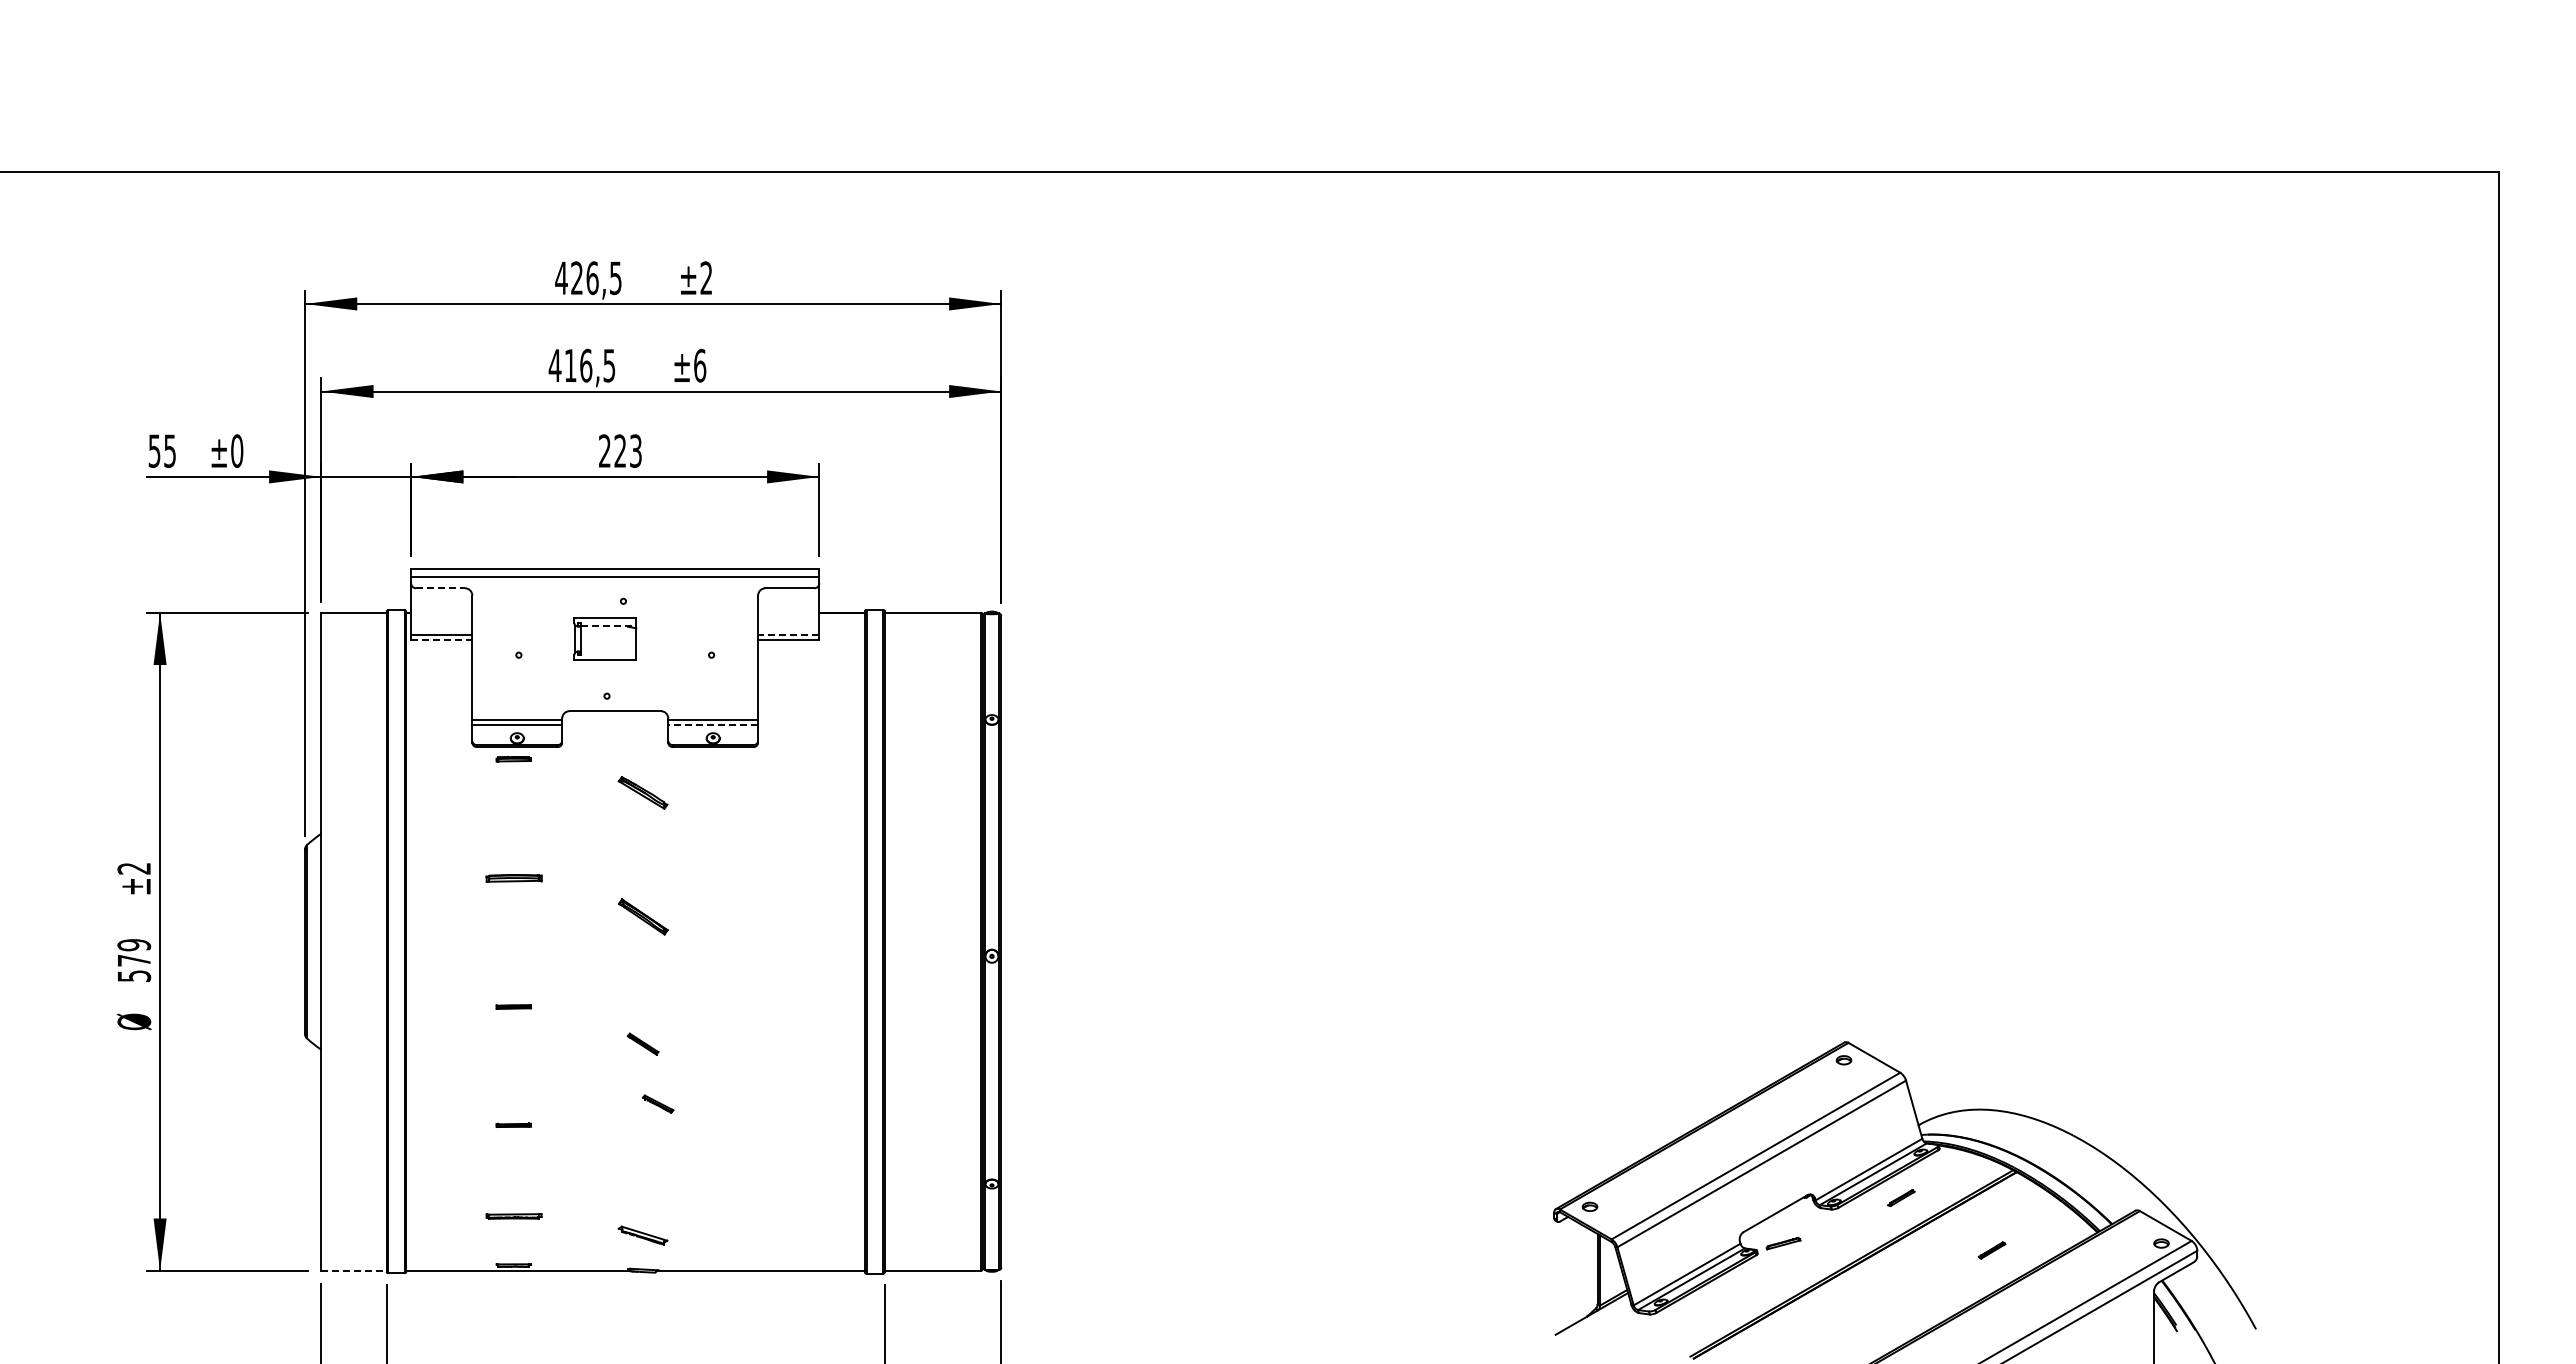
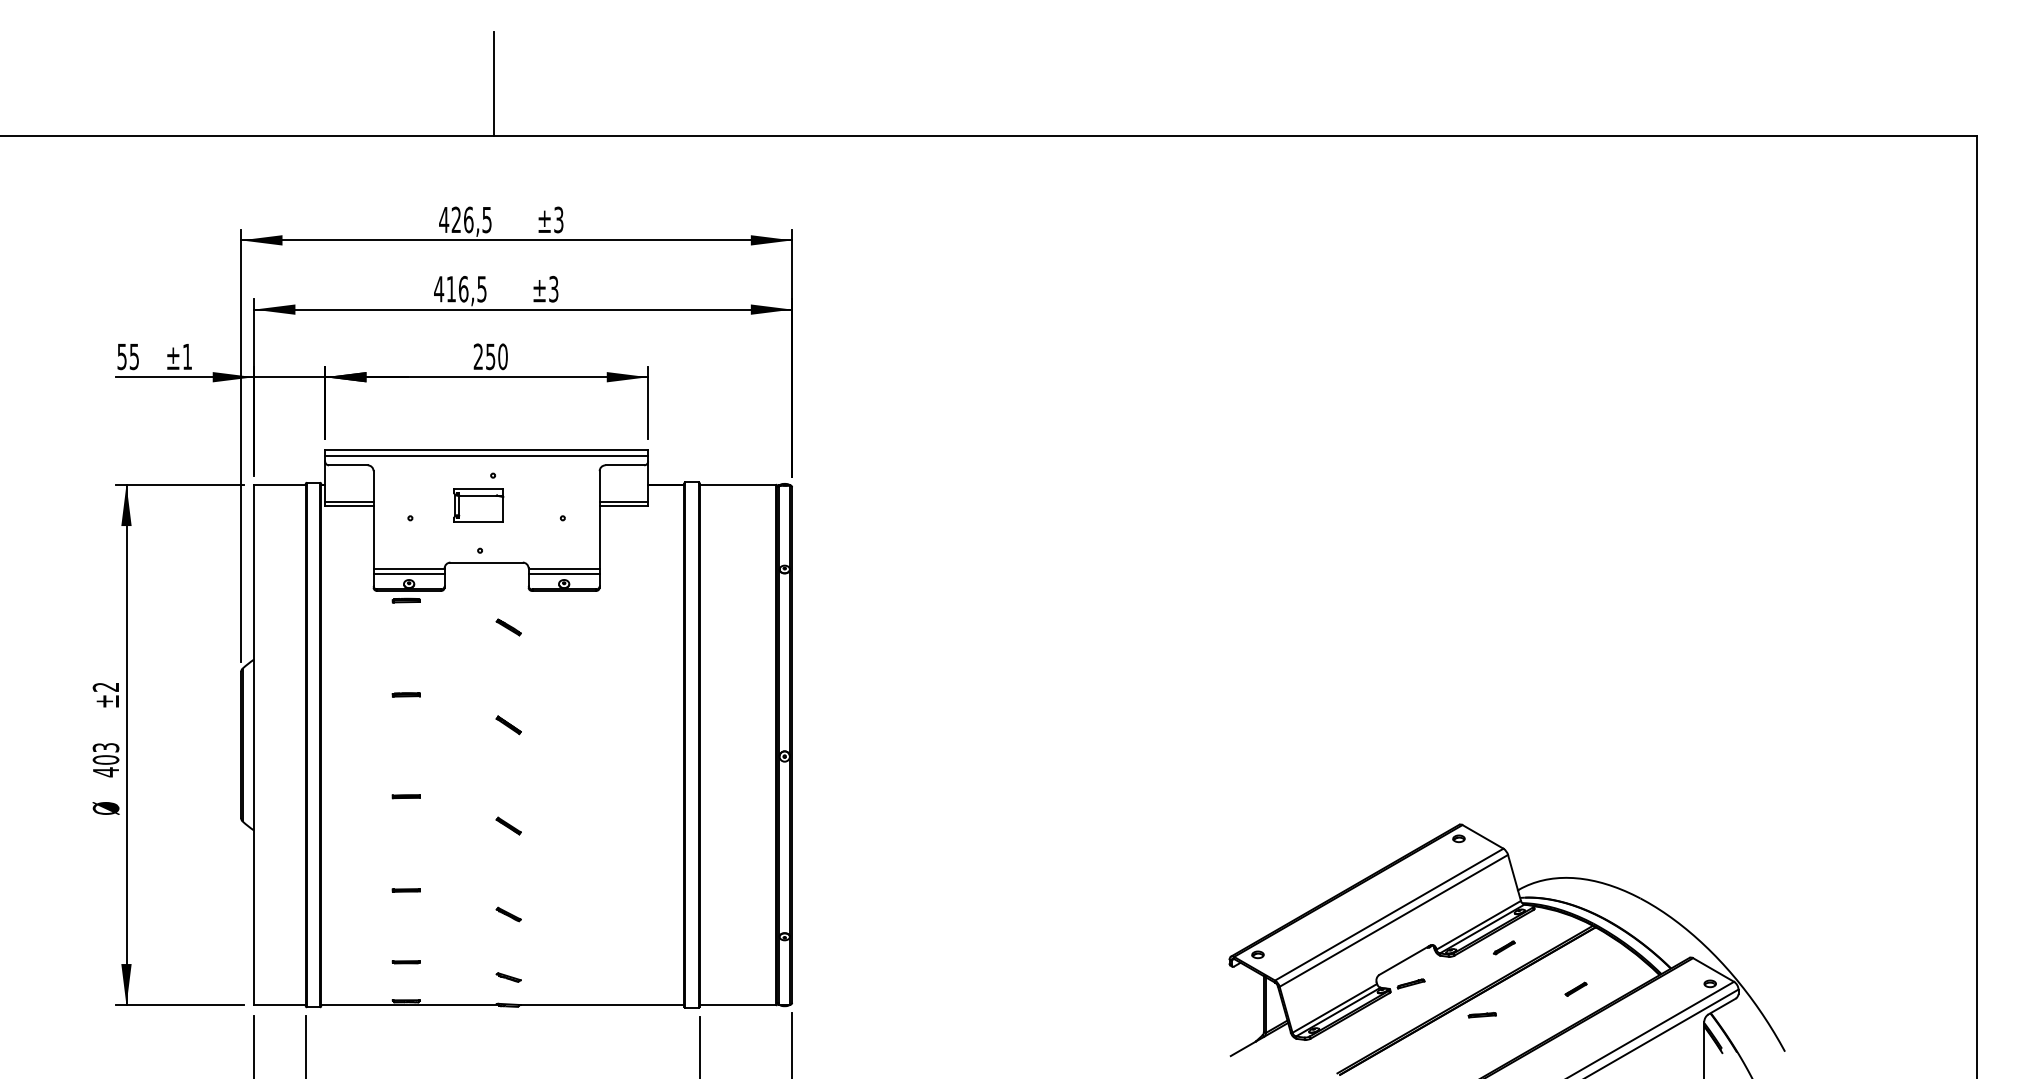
line: (624, 106) -> (493, 84), added
text: (706, 278) -> (558, 220), ±2 -> ±3
text: (700, 365) -> (554, 289), ±6 -> ±3
text: (237, 450) -> (187, 356), ±0 -> ±1
text: (628, 450) -> (497, 356), 223 -> 250
line: (441, 588) -> (349, 465), dashed -> solid
line: (608, 626) -> (481, 495), dashed -> solid
line: (788, 635) -> (623, 502), dashed -> solid
line: (441, 640) -> (349, 506), dashed -> solid
line: (713, 725) -> (564, 573), dashed -> solid
part: (643, 793) -> (509, 627), size x0.62
part: (513, 878) -> (406, 694), size x0.62
part: (642, 916) -> (508, 725), size x0.62
text: (134, 960) -> (106, 759), 579 -> 403
part: (658, 1103) -> (509, 914), moved
part: (513, 1215) -> (406, 961), size x0.62
part: (643, 1235) -> (509, 977), size x0.62
line: (354, 1270) -> (280, 1005), dashed -> solid
part: (1873, 1282) -> (1482, 1014), added

